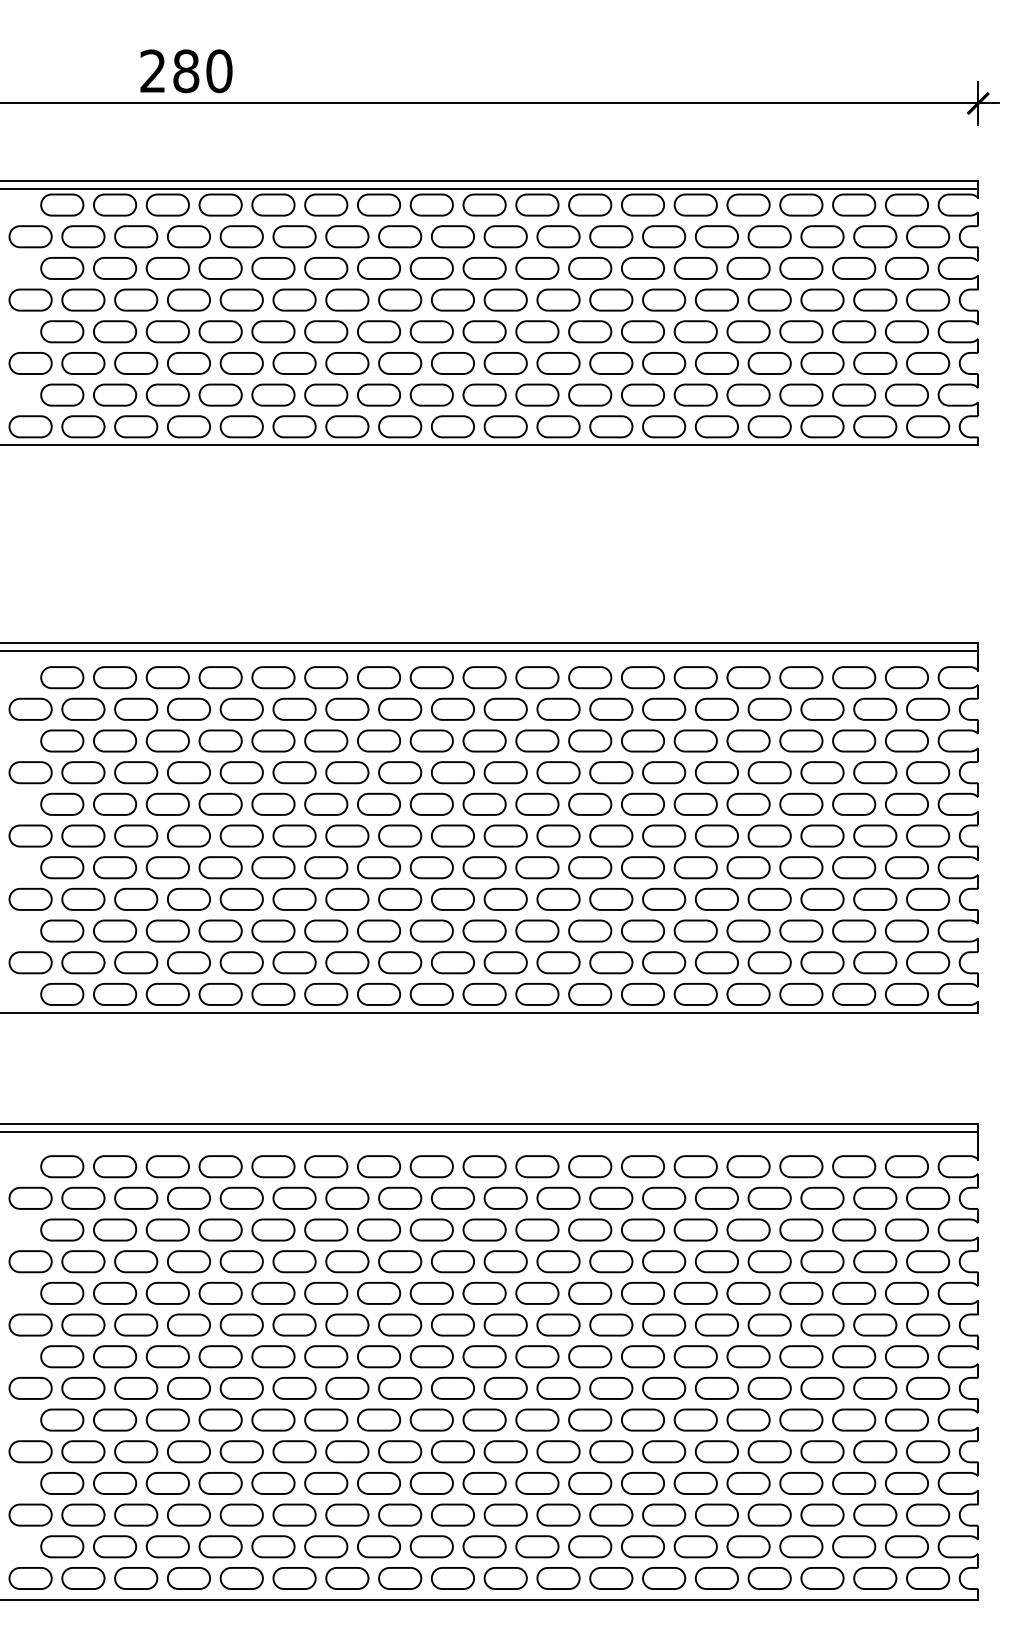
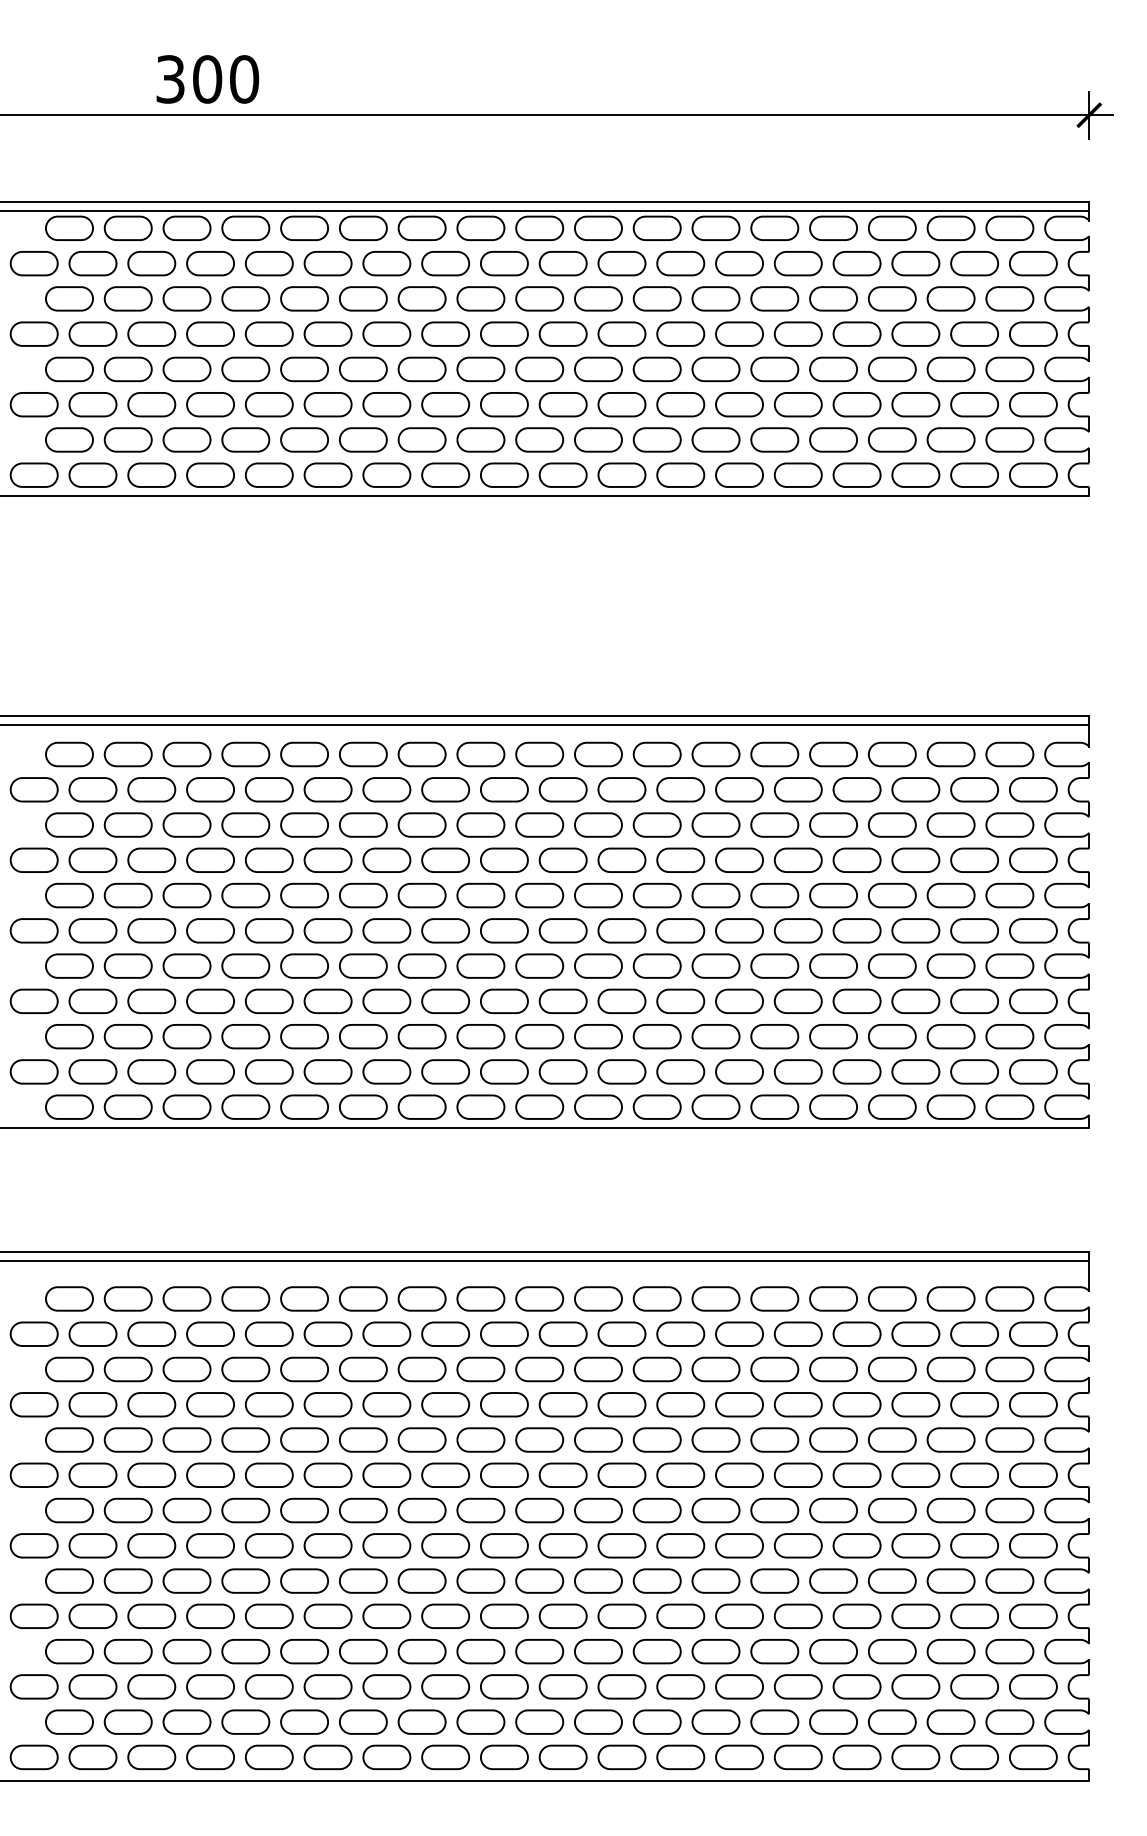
text: (170, 71) -> (189, 79), 280 -> 300

